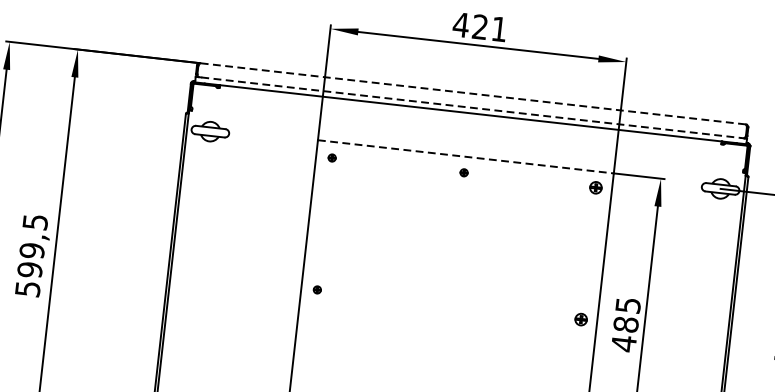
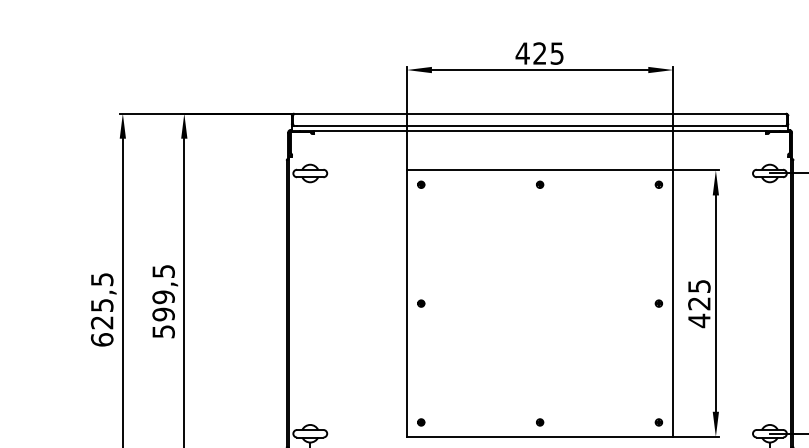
text: (498, 29) -> (556, 53), 421 -> 425
line: (473, 93) -> (540, 113), dashed -> solid
line: (471, 108) -> (540, 126), dashed -> solid
line: (466, 157) -> (540, 170), dashed -> solid
part: (595, 187) -> (658, 184), size x0.62
part: (580, 319) -> (658, 303), size x0.62
text: (626, 324) -> (699, 303), 485 -> 425

